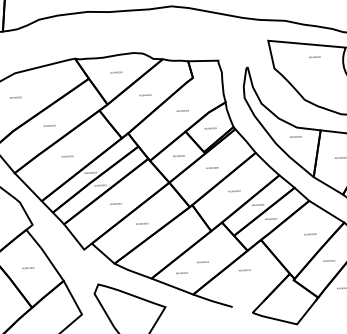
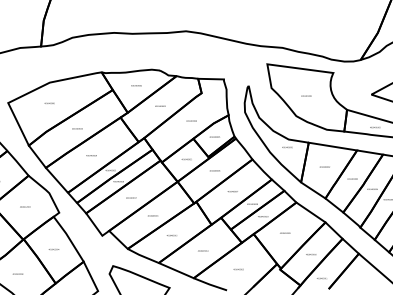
text: (314, 56) -> (306, 95), moved
text: (310, 233) -> (285, 232), moved
text: (244, 270) -> (238, 269), moved
text: (181, 273) -> (171, 235), moved

